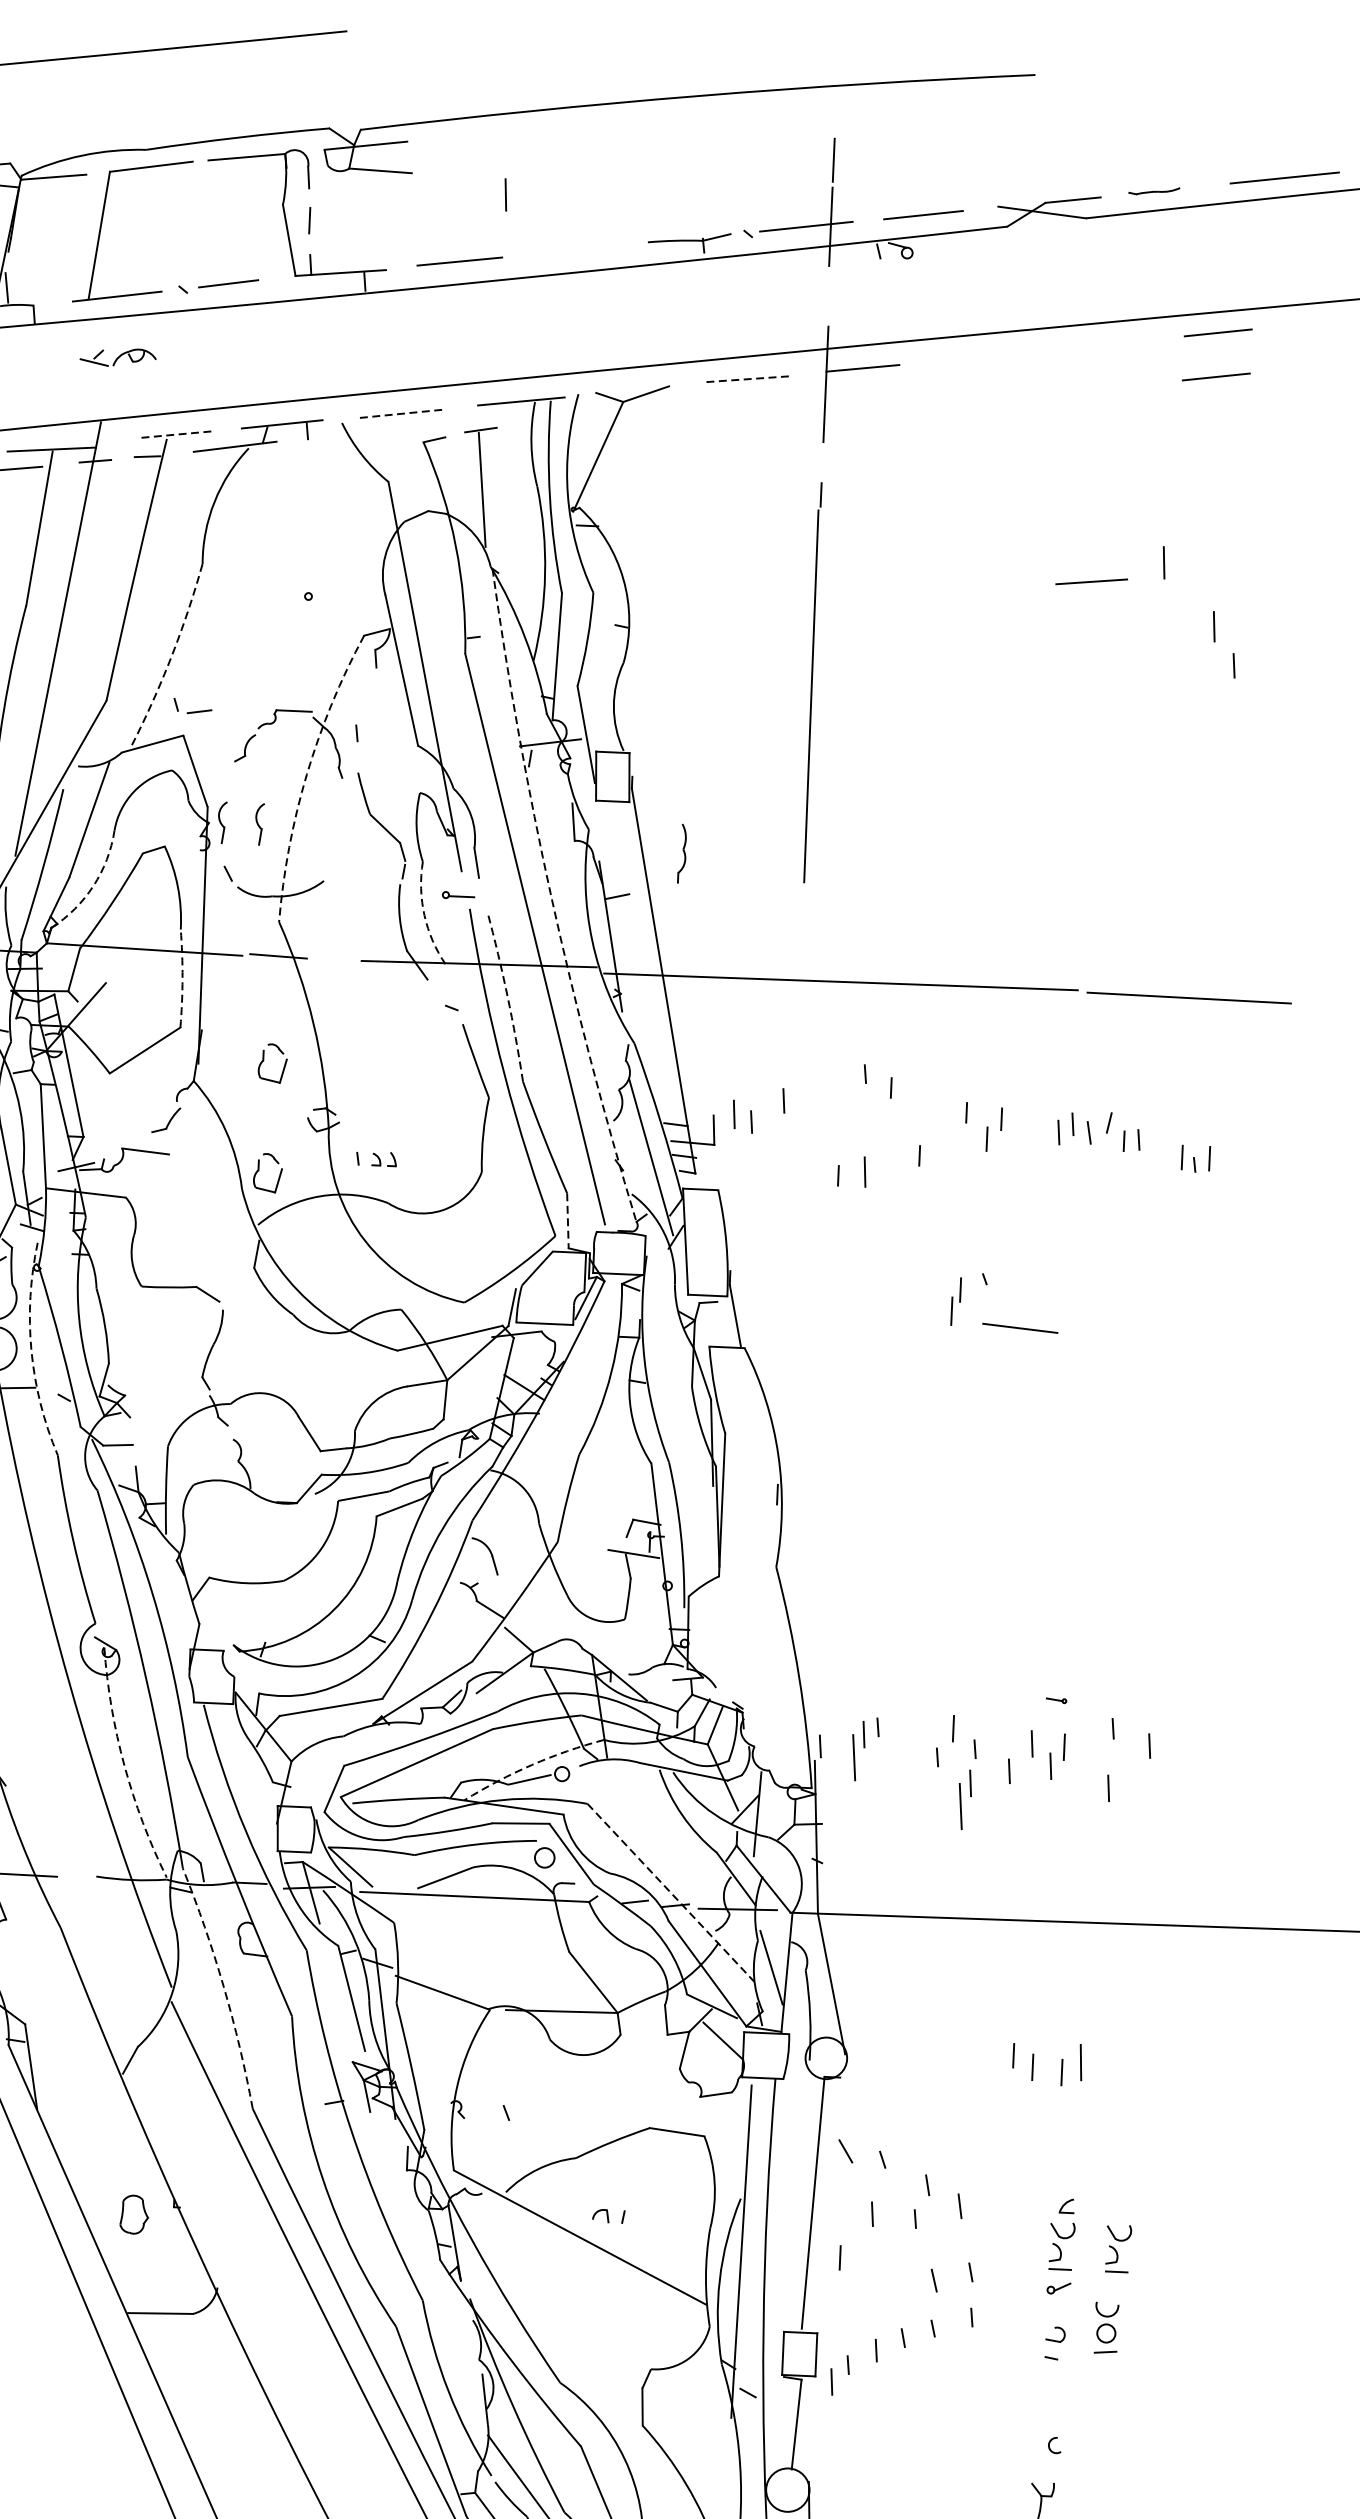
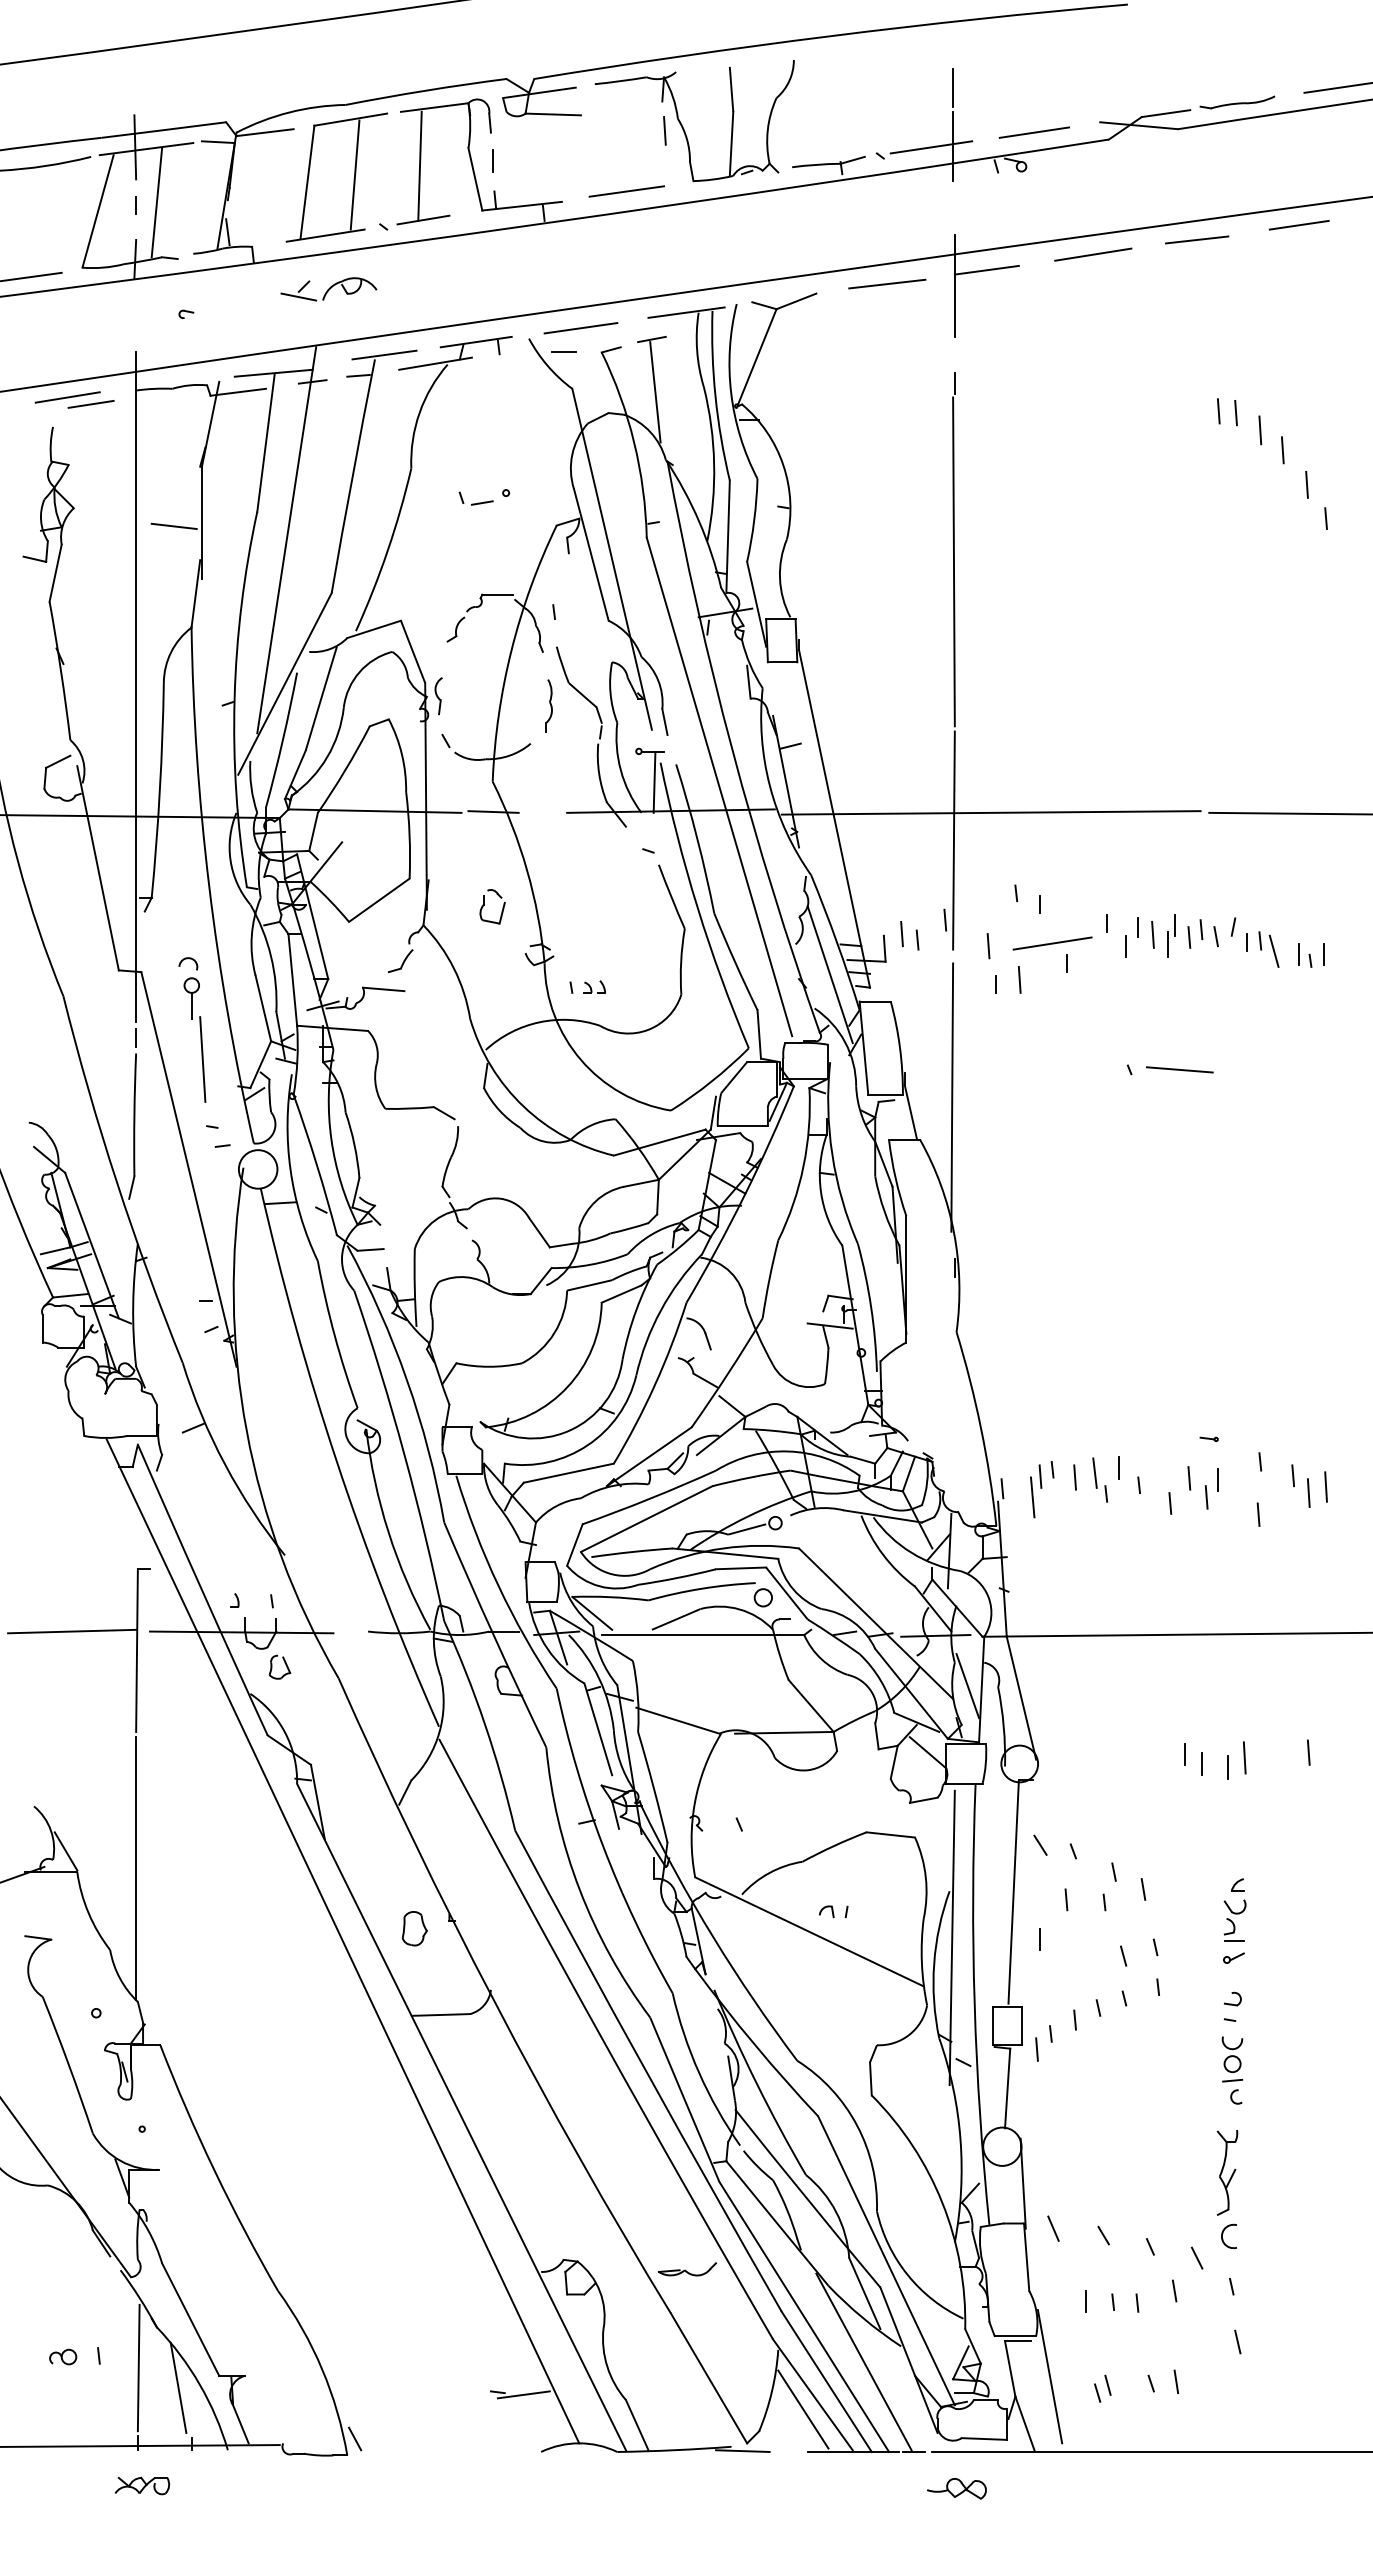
part: (527, 190) -> (683, 126), added
part: (1154, 191) -> (1237, 102), size x1.67
line: (226, 221) -> (419, 165), added
line: (152, 228) -> (354, 174), added
line: (984, 355) -> (1093, 254), added
part: (117, 357) -> (328, 289), size x1.43
line: (1215, 377) -> (1298, 264), removed
line: (749, 379) -> (887, 284), dashed -> solid
line: (400, 414) -> (580, 328), dashed -> solid
line: (178, 435) -> (385, 355), dashed -> solid
line: (380, 440) -> (563, 352), added
line: (1117, 539) -> (1218, 411), added
line: (1136, 541) -> (1235, 412), added
line: (1092, 581) -> (1197, 239), moved
line: (1188, 586) -> (1282, 450), added
arc: (171, 656) -> (387, 551), dashed -> solid
part: (192, 706) -> (475, 498), moved
arc: (306, 774) -> (511, 650), dashed -> solid
part: (259, 824) -> (471, 696), removed
part: (681, 853) -> (548, 705), moved
arc: (93, 886) -> (327, 757), dashed -> solid
arc: (551, 898) -> (732, 750), dashed -> solid
arc: (424, 915) -> (620, 770), dashed -> solid
line: (461, 930) -> (654, 782), added
arc: (182, 978) -> (409, 835), dashed -> solid
arc: (507, 996) -> (697, 838), dashed -> solid
line: (797, 1011) -> (953, 840), added
line: (1017, 1127) -> (1152, 934), added
line: (831, 1132) -> (988, 946), added
line: (903, 1132) -> (1052, 943), added
line: (1153, 1151) -> (1273, 950), added
part: (258, 1171) -> (484, 1002), removed
line: (568, 1220) -> (759, 1034), dashed -> solid
line: (783, 1301) -> (952, 1097), added
part: (956, 1301) -> (1171, 935), moved
line: (1019, 1327) -> (1179, 1069), moved
arc: (31, 1350) -> (290, 1169), dashed -> solid
line: (925, 1732) -> (1094, 1472), added
line: (902, 1737) -> (1074, 1477), added
line: (1185, 1759) -> (1325, 1486), added
arc: (124, 1765) -> (388, 1532), dashed -> solid
arc: (531, 1765) -> (748, 1516), dashed -> solid
line: (1166, 1765) -> (1308, 1492), added
part: (965, 1800) -> (1132, 1530), removed
line: (671, 1892) -> (876, 1623), dashed -> solid
arc: (223, 1987) -> (484, 1724), dashed -> solid
line: (1153, 2059) -> (1308, 1752), added
part: (1117, 2248) -> (1284, 1920), removed
part: (1106, 2328) -> (1232, 2059), moved

